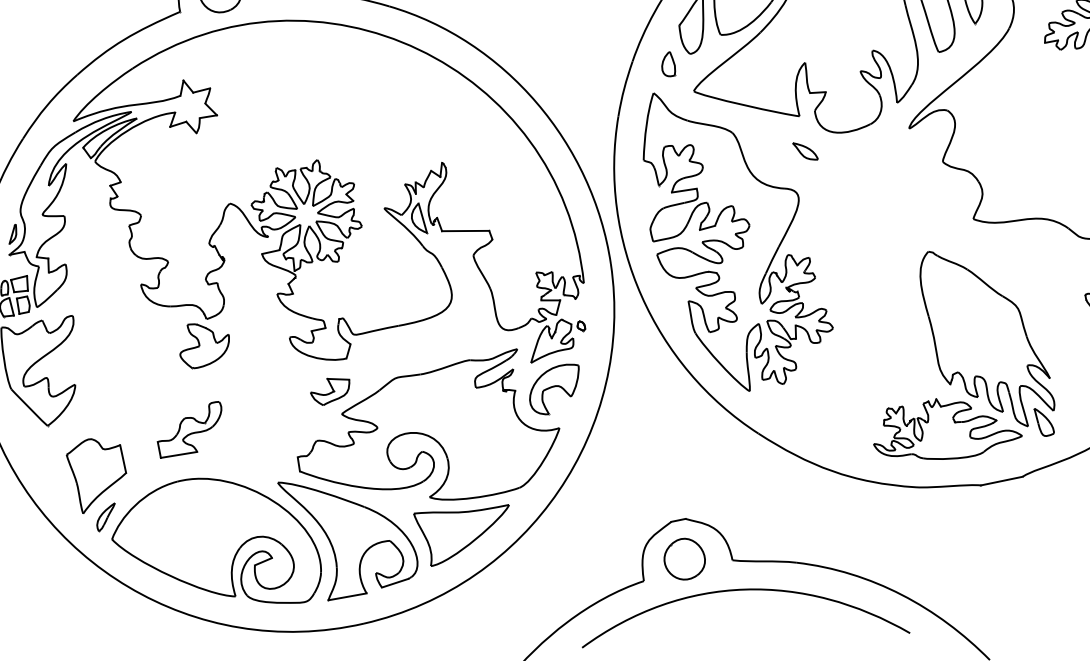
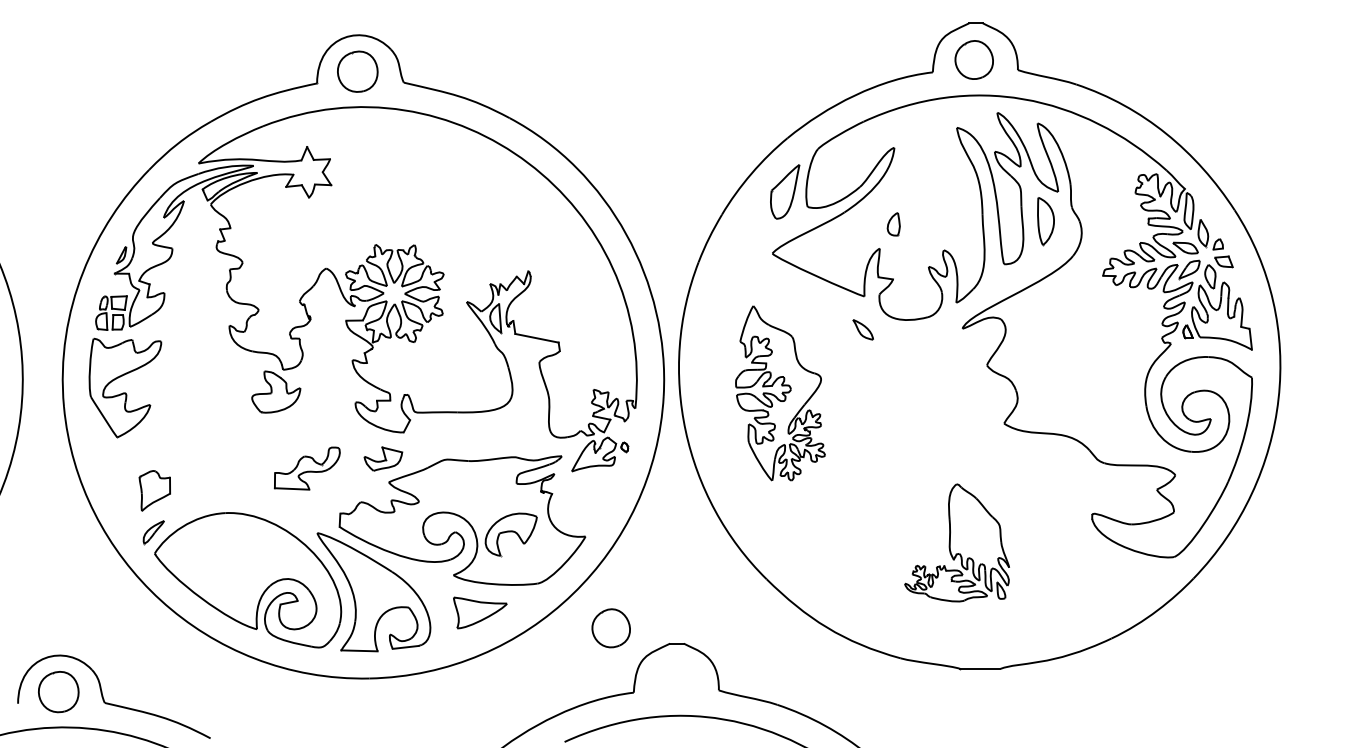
part: (667, 64) -> (893, 224), moved
part: (732, 236) -> (780, 393), size x0.6
part: (949, 353) -> (956, 542), size x0.6
part: (554, 389) -> (510, 534), moved
part: (190, 430) -> (307, 468), moved
part: (98, 473) -> (154, 490), size x0.6
part: (465, 530) -> (480, 612), size x0.6
part: (683, 559) -> (610, 628), moved

